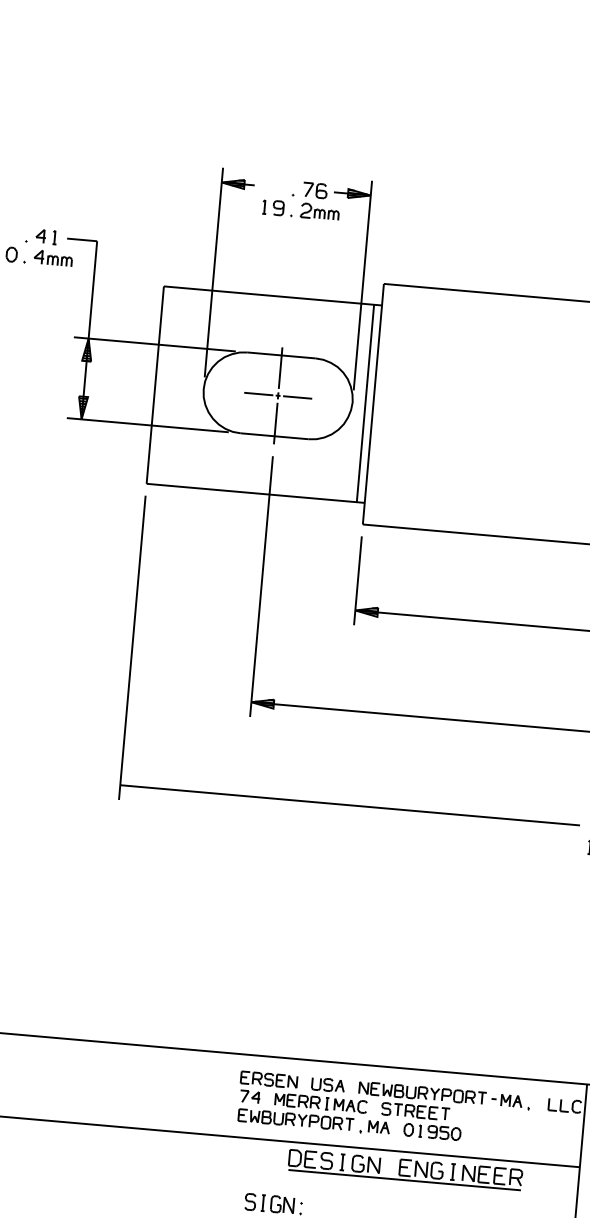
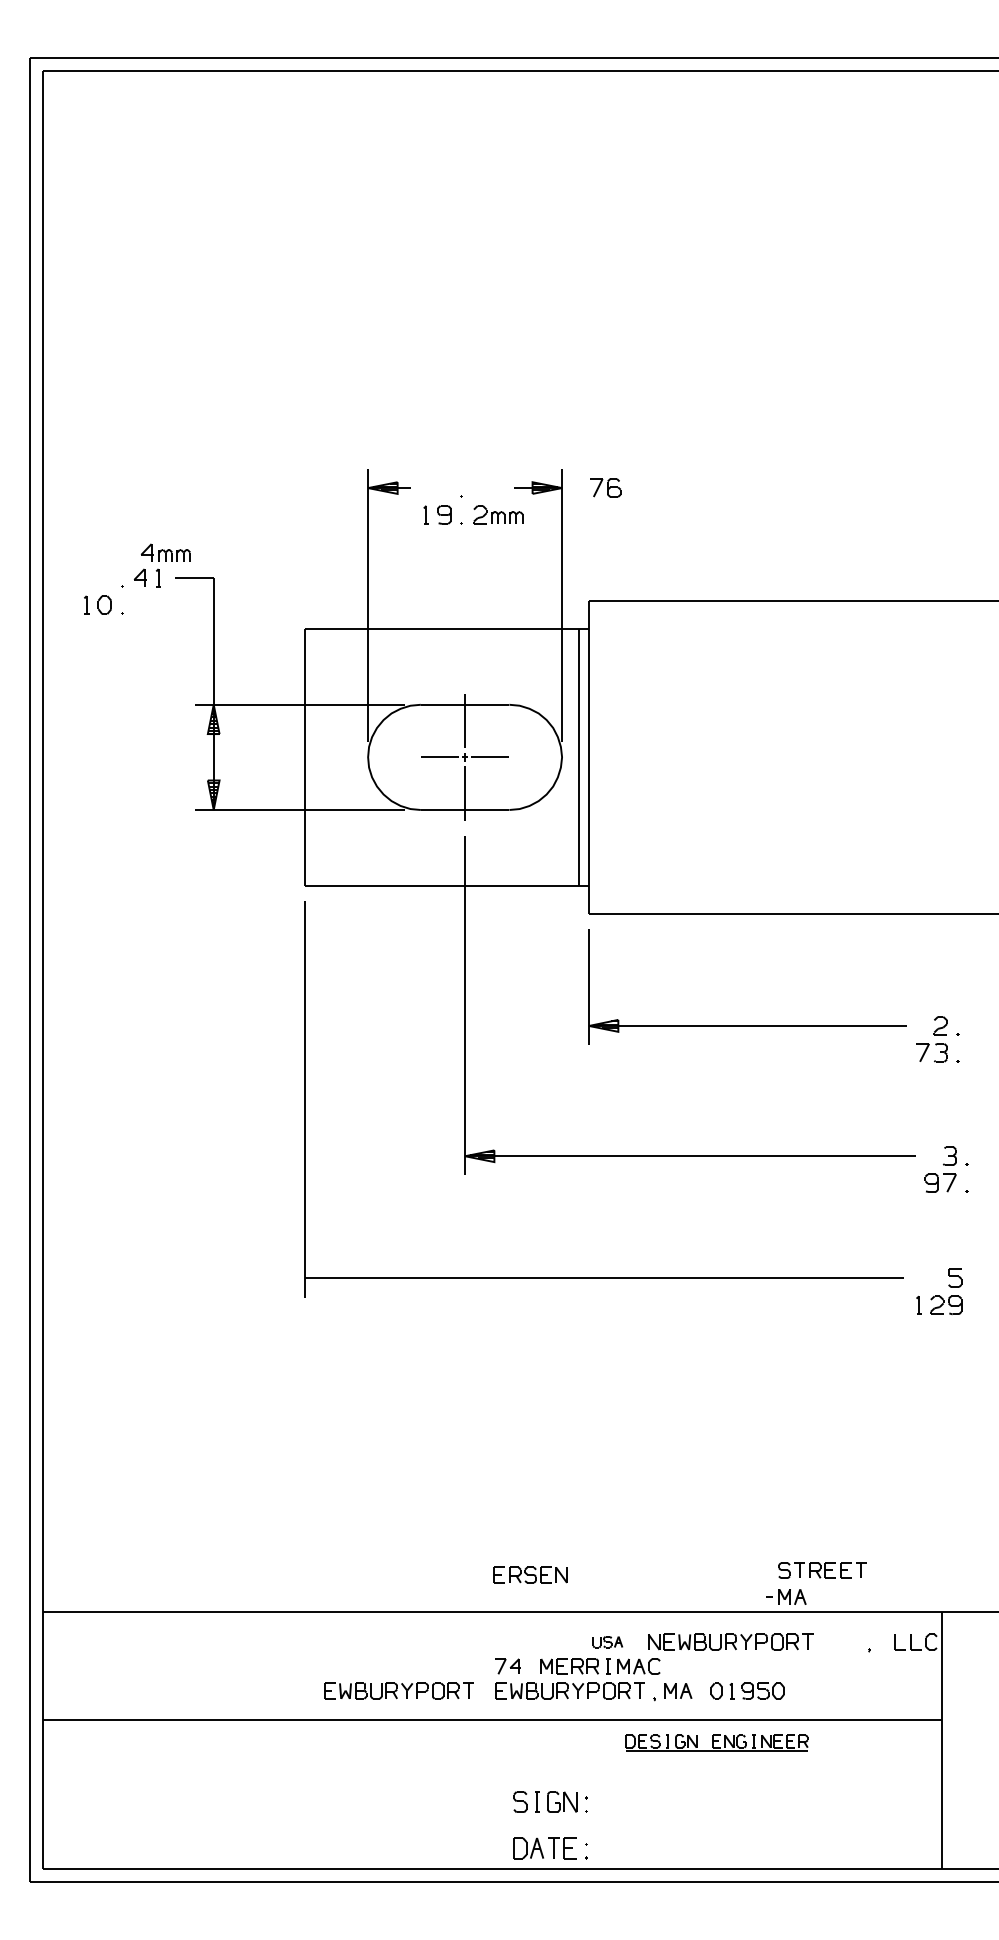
part: (315, 190) -> (605, 487), moved
part: (52, 257) -> (165, 552), moved
part: (269, 1079) -> (530, 1574), moved
part: (328, 1084) -> (607, 1641), size x0.7
part: (507, 1100) -> (786, 1596), moved
part: (164, 1108) -> (398, 1690), added
part: (415, 1111) -> (822, 1570), moved
part: (405, 1169) -> (716, 1742), size x0.6

